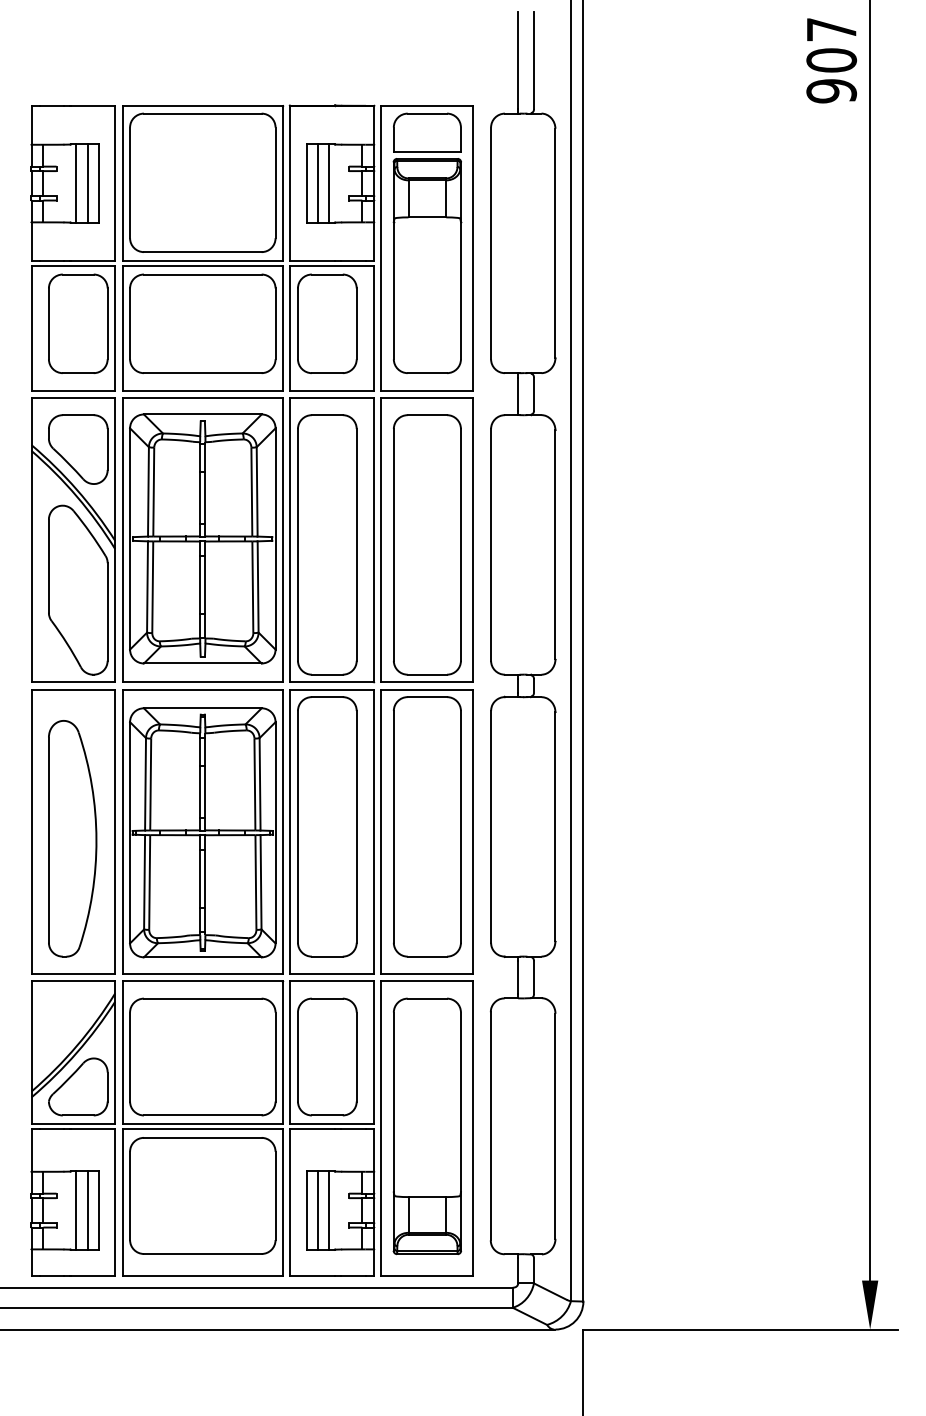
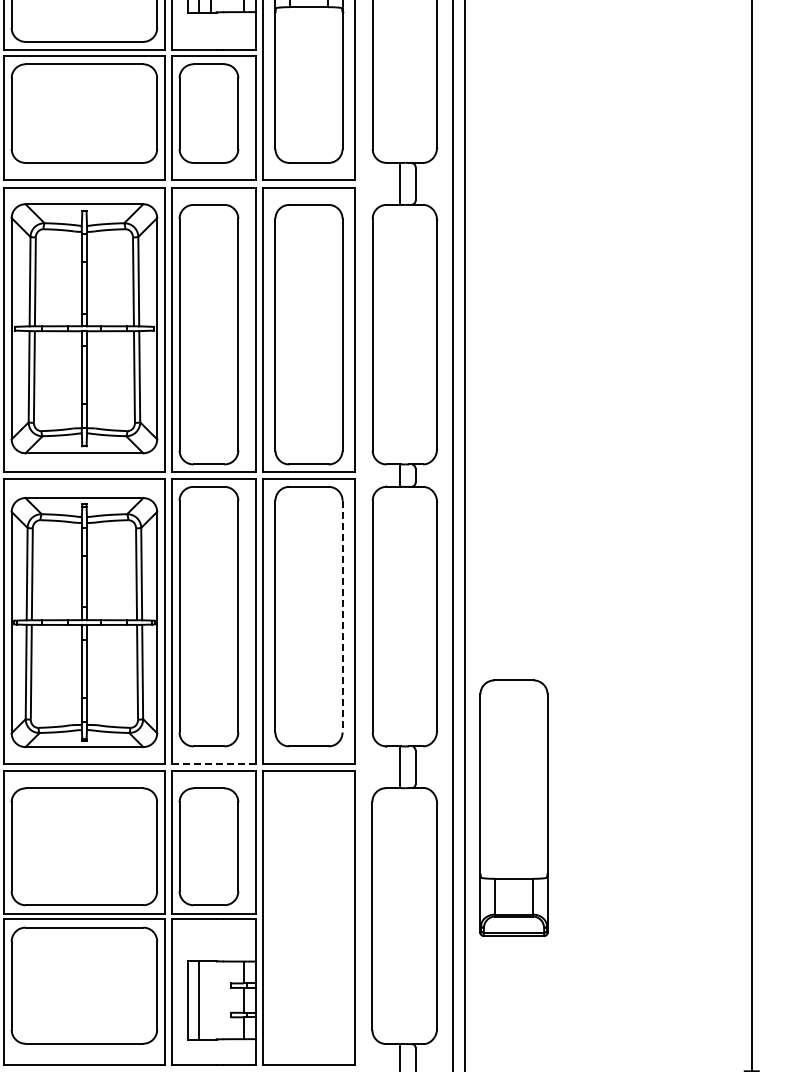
line: (460, 826) -> (342, 616), solid -> dashed
line: (332, 974) -> (214, 764), solid -> dashed
part: (426, 1126) -> (513, 808), moved
line: (329, 1210) -> (211, 1000), removed

